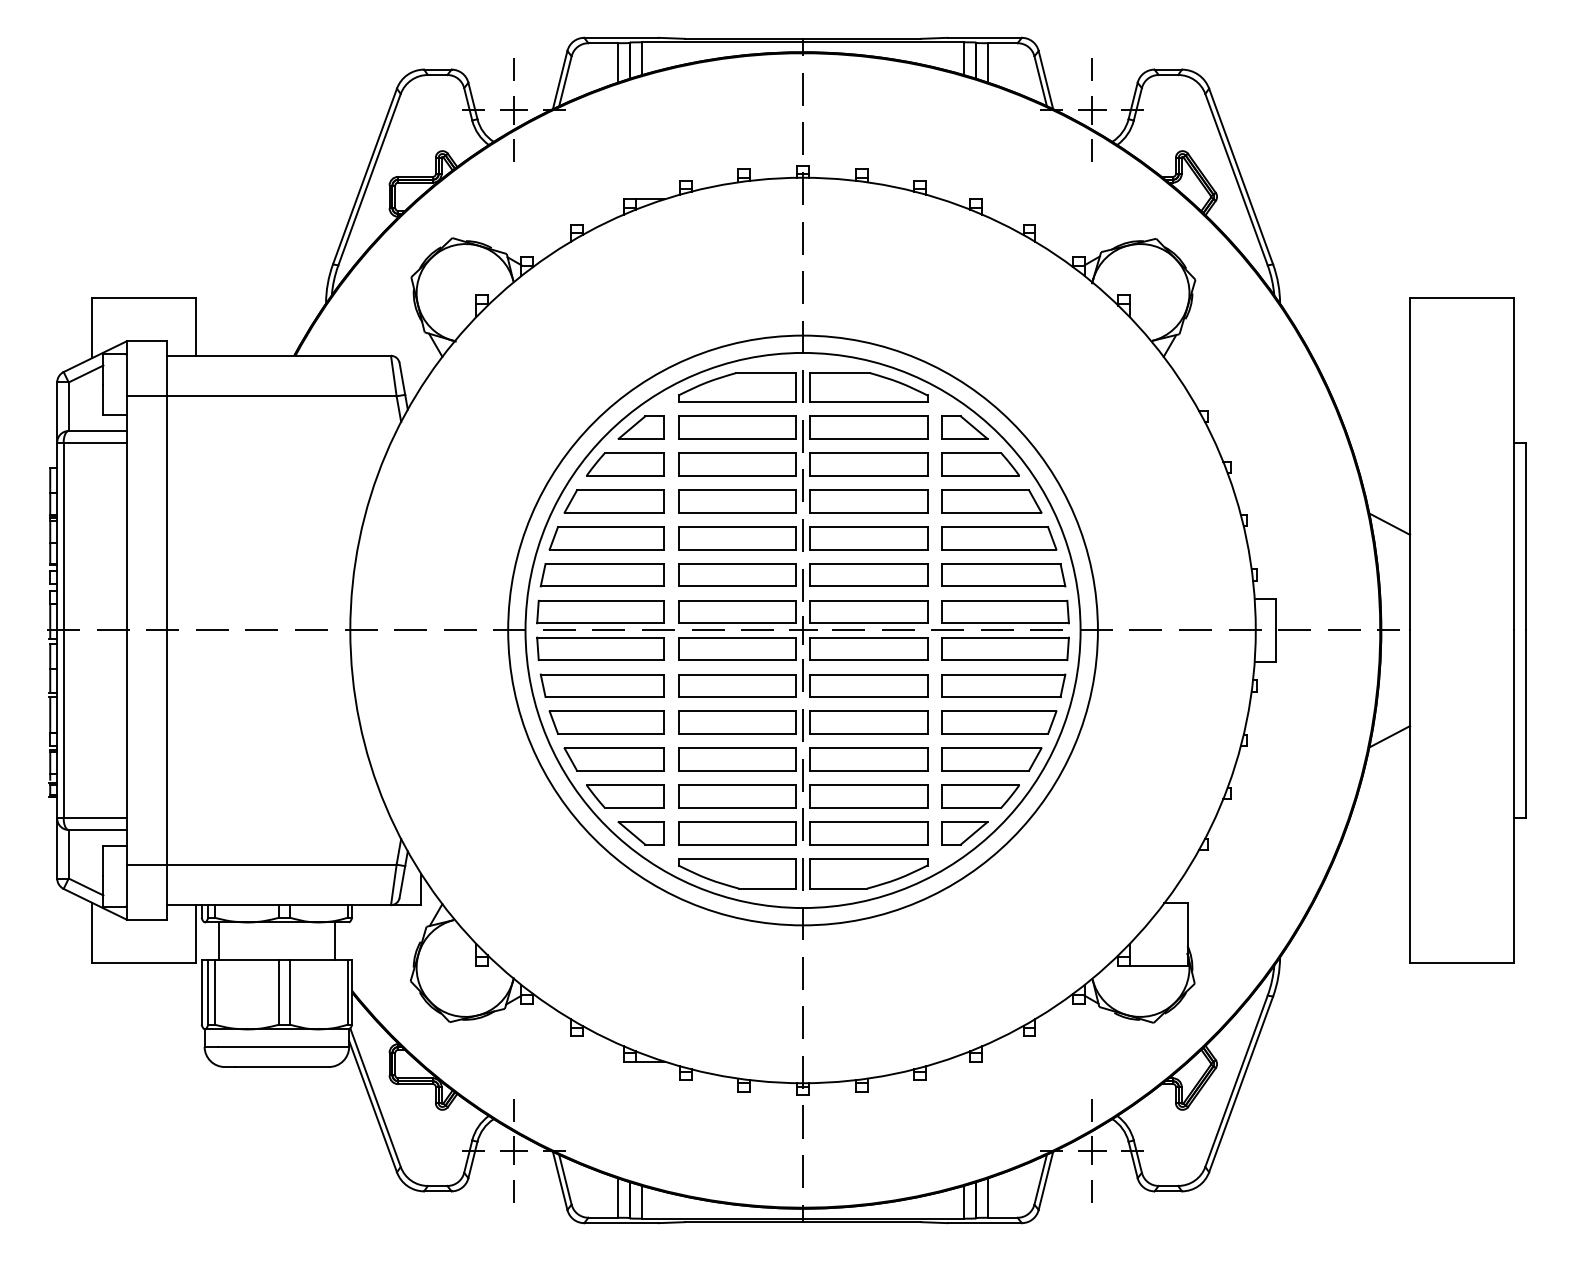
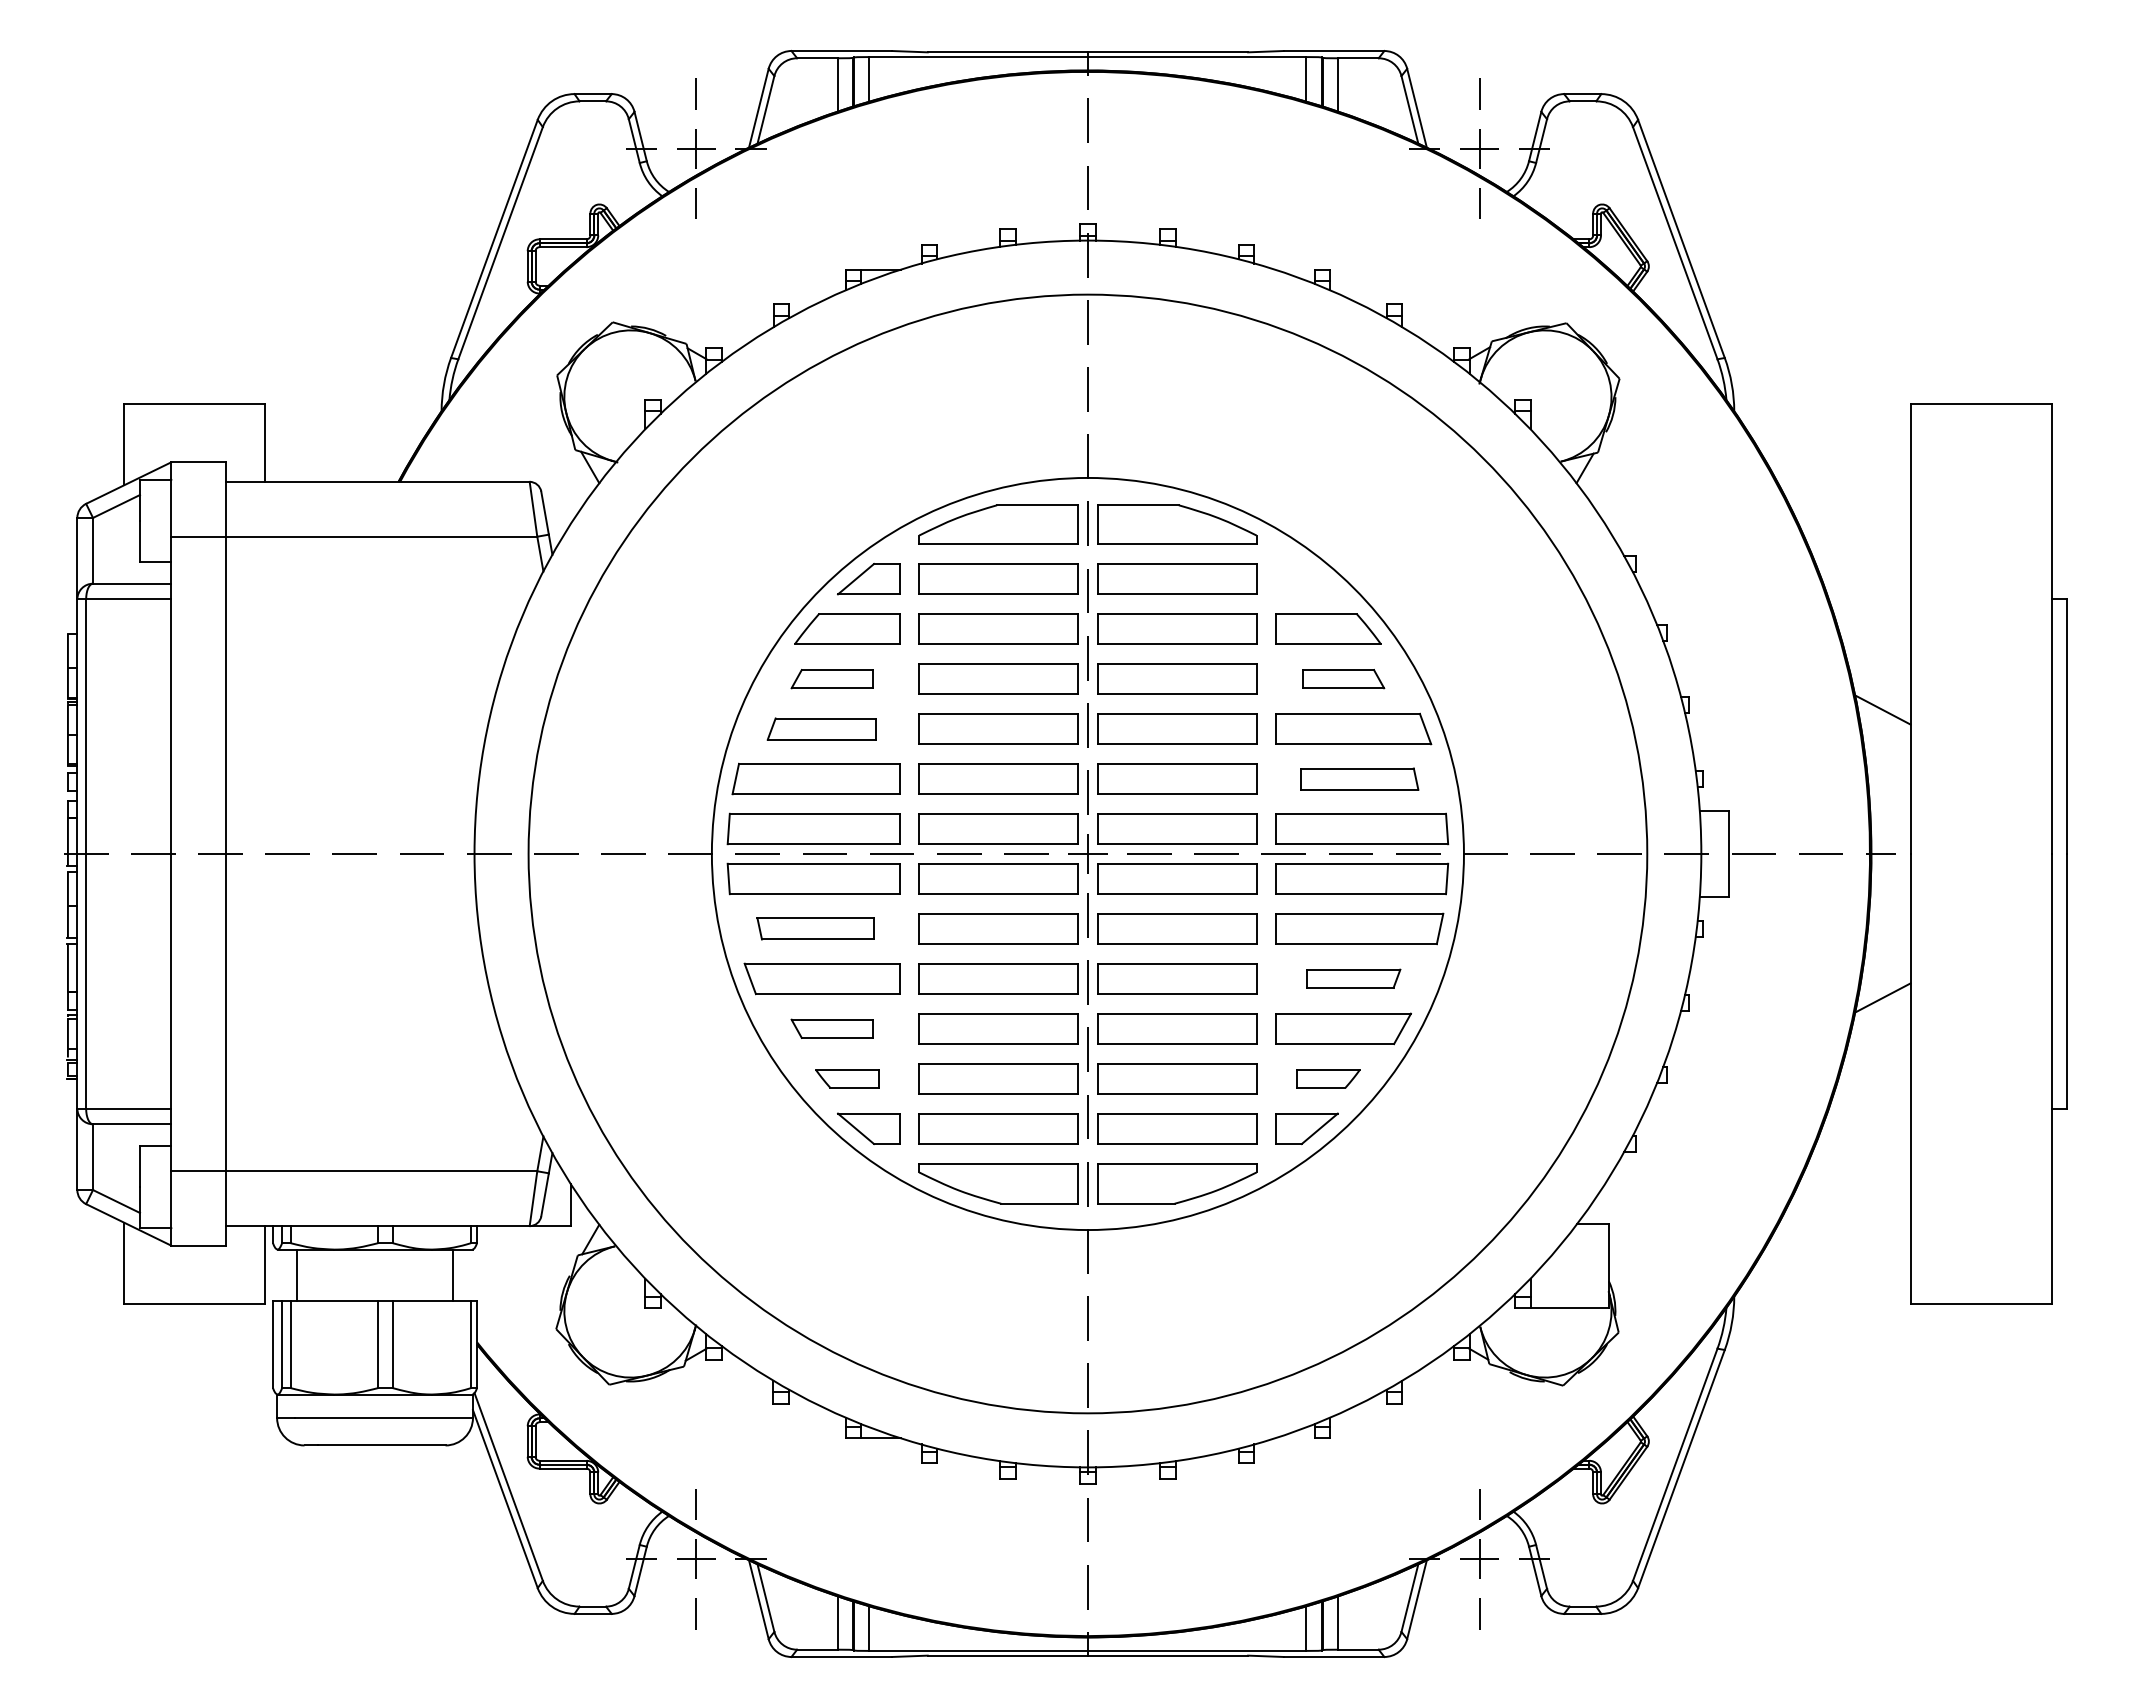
part: (964, 427) -> (1306, 578), removed
part: (613, 501) -> (831, 679), size x0.6
part: (991, 501) -> (1343, 679), size x0.6
part: (606, 538) -> (821, 729), size x0.7
part: (1003, 575) -> (1359, 779), size x0.7
circle: (802, 630) -> (1087, 854), size x1.4
part: (601, 685) -> (814, 928), size x0.7
part: (999, 722) -> (1354, 978), size x0.6
part: (613, 759) -> (831, 1028), size x0.6
part: (625, 796) -> (847, 1078), size x0.6
part: (980, 796) -> (1328, 1078), size x0.6

